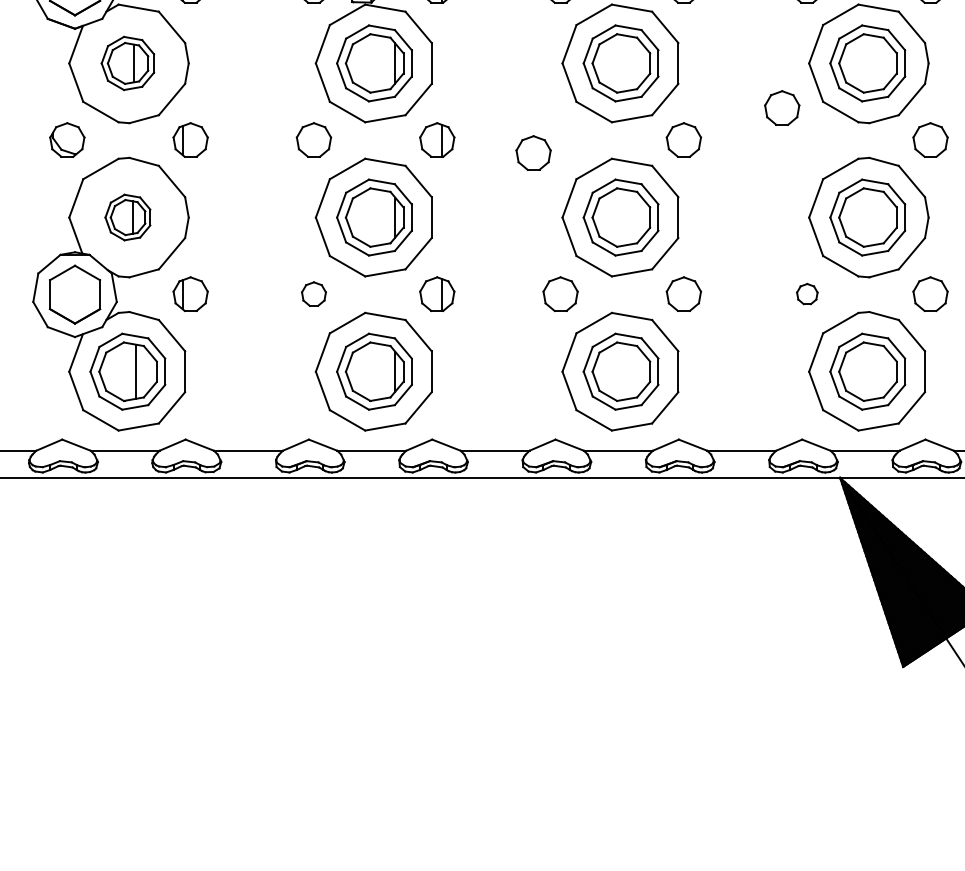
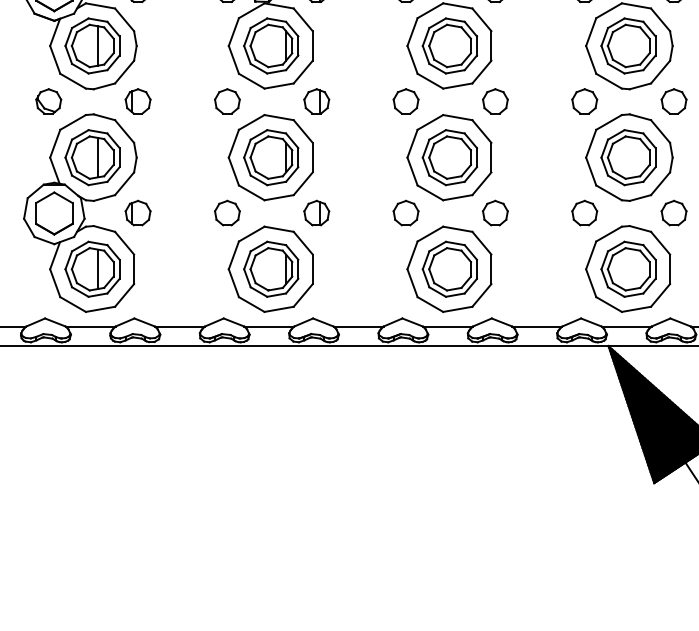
part: (127, 63) -> (92, 46), size x1.43
part: (782, 107) -> (584, 101), moved
part: (533, 152) -> (406, 101), moved
part: (127, 217) -> (92, 157), size x1.67
part: (313, 293) -> (227, 212), size x1.43
part: (807, 293) -> (584, 212), size x1.67

